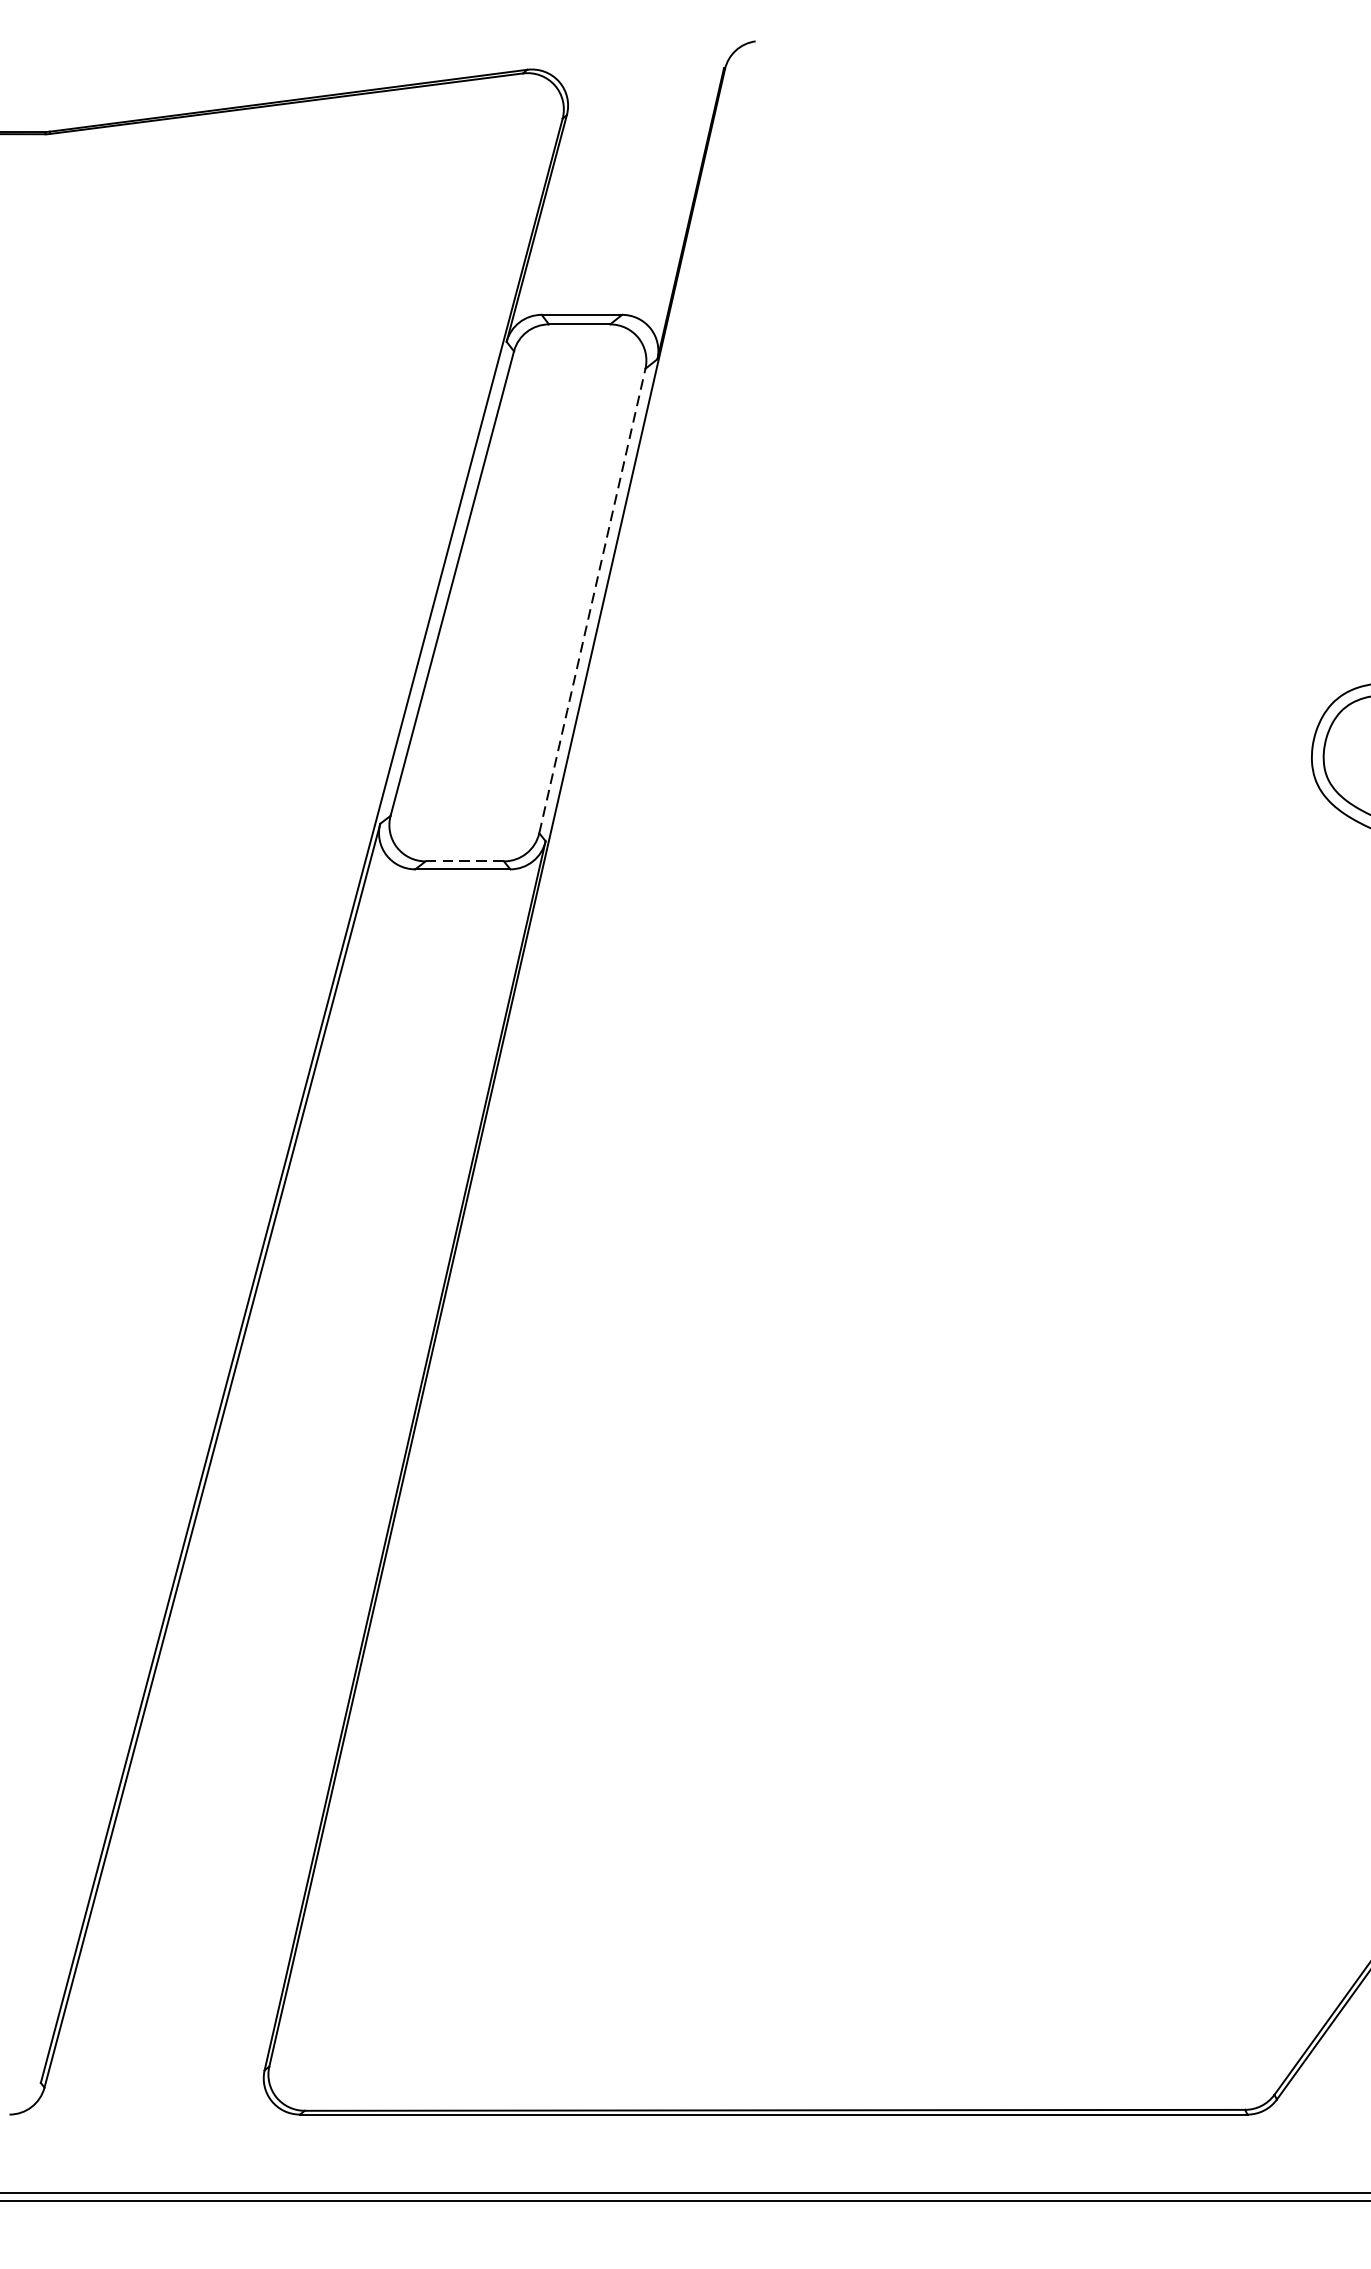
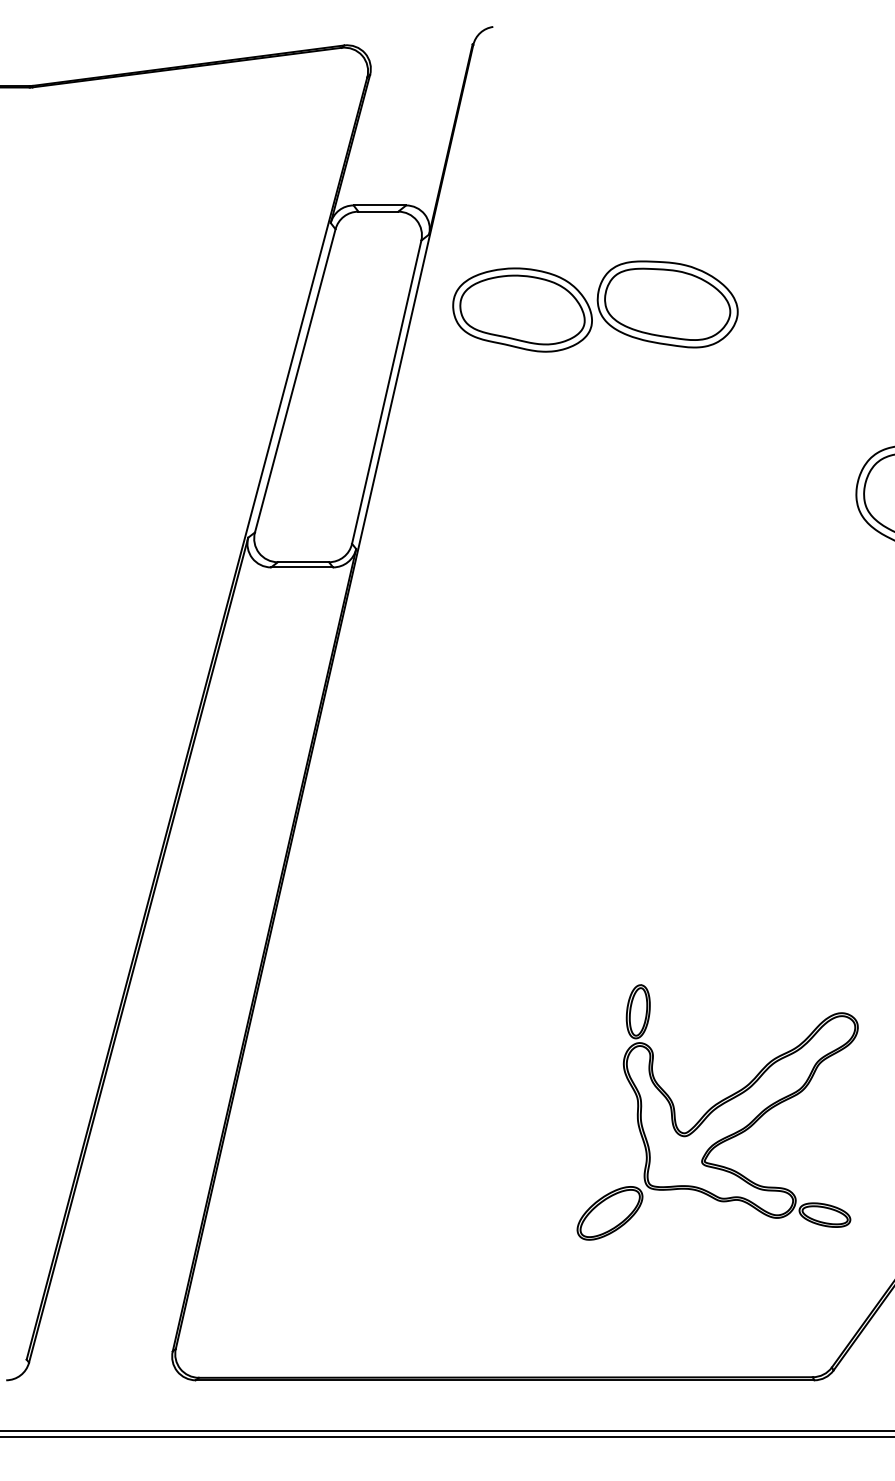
part: (912, 469) -> (595, 306), added
line: (592, 601) -> (386, 392), dashed -> solid
line: (464, 861) -> (303, 562), dashed -> solid
part: (1099, 1704) -> (717, 1112), added

